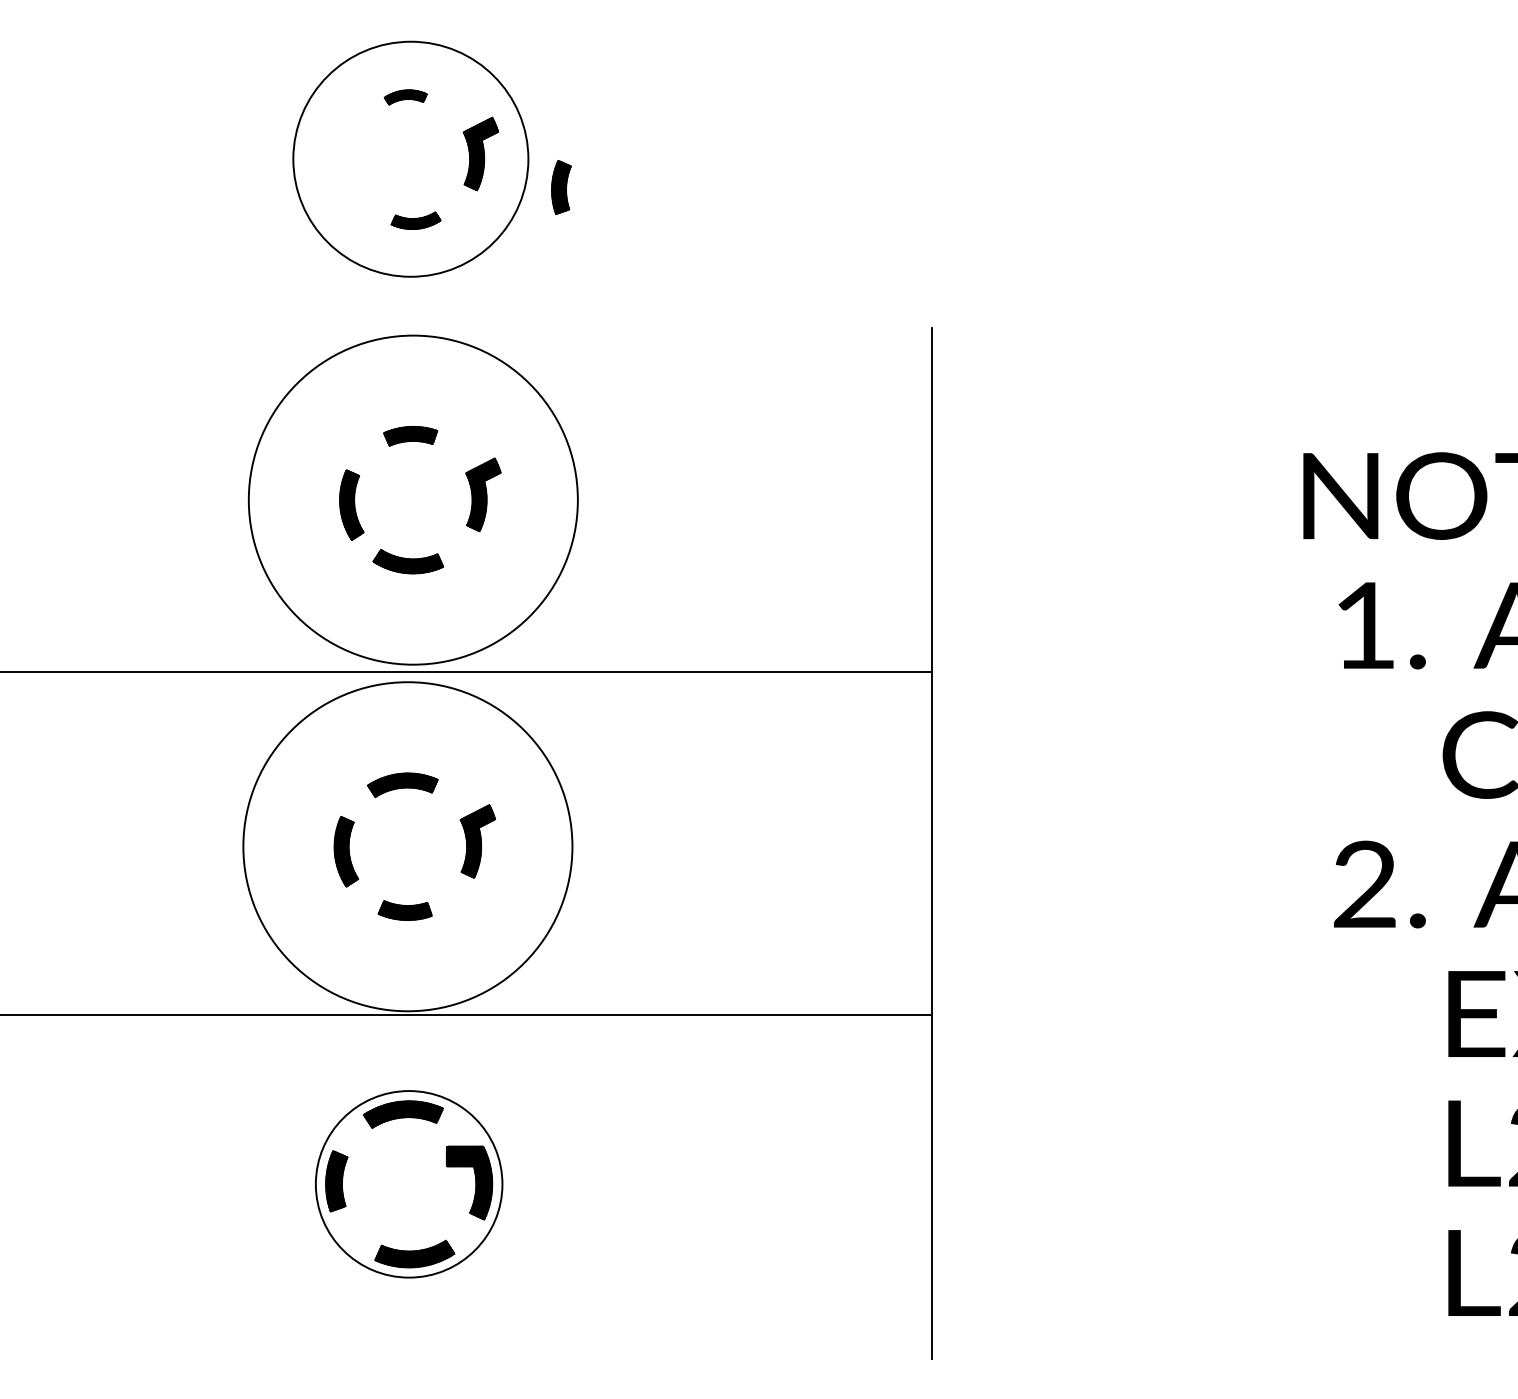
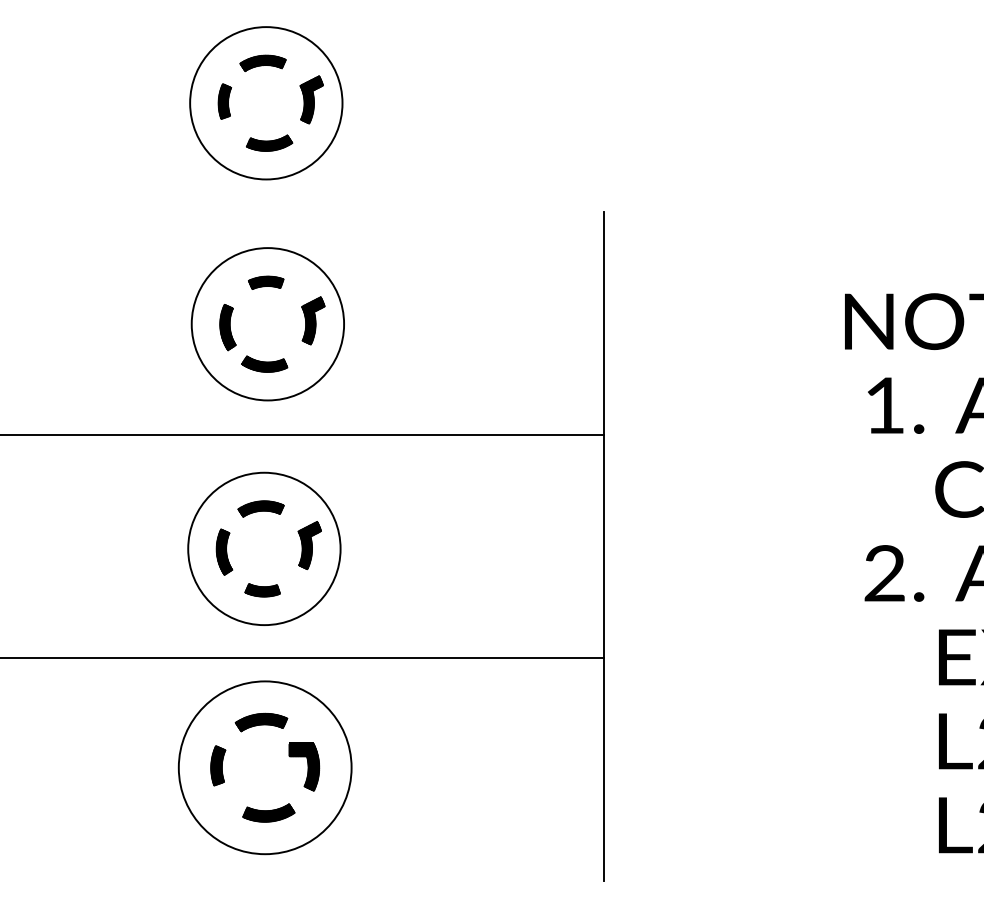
part: (404, 96) -> (262, 62), size x1.67
part: (560, 187) -> (224, 101), moved
part: (415, 219) -> (269, 142), size x1.43
circle: (412, 500) -> (267, 324), size x0.71
circle: (408, 846) -> (264, 548), size x0.71
circle: (408, 1183) -> (264, 767), size x1.43

